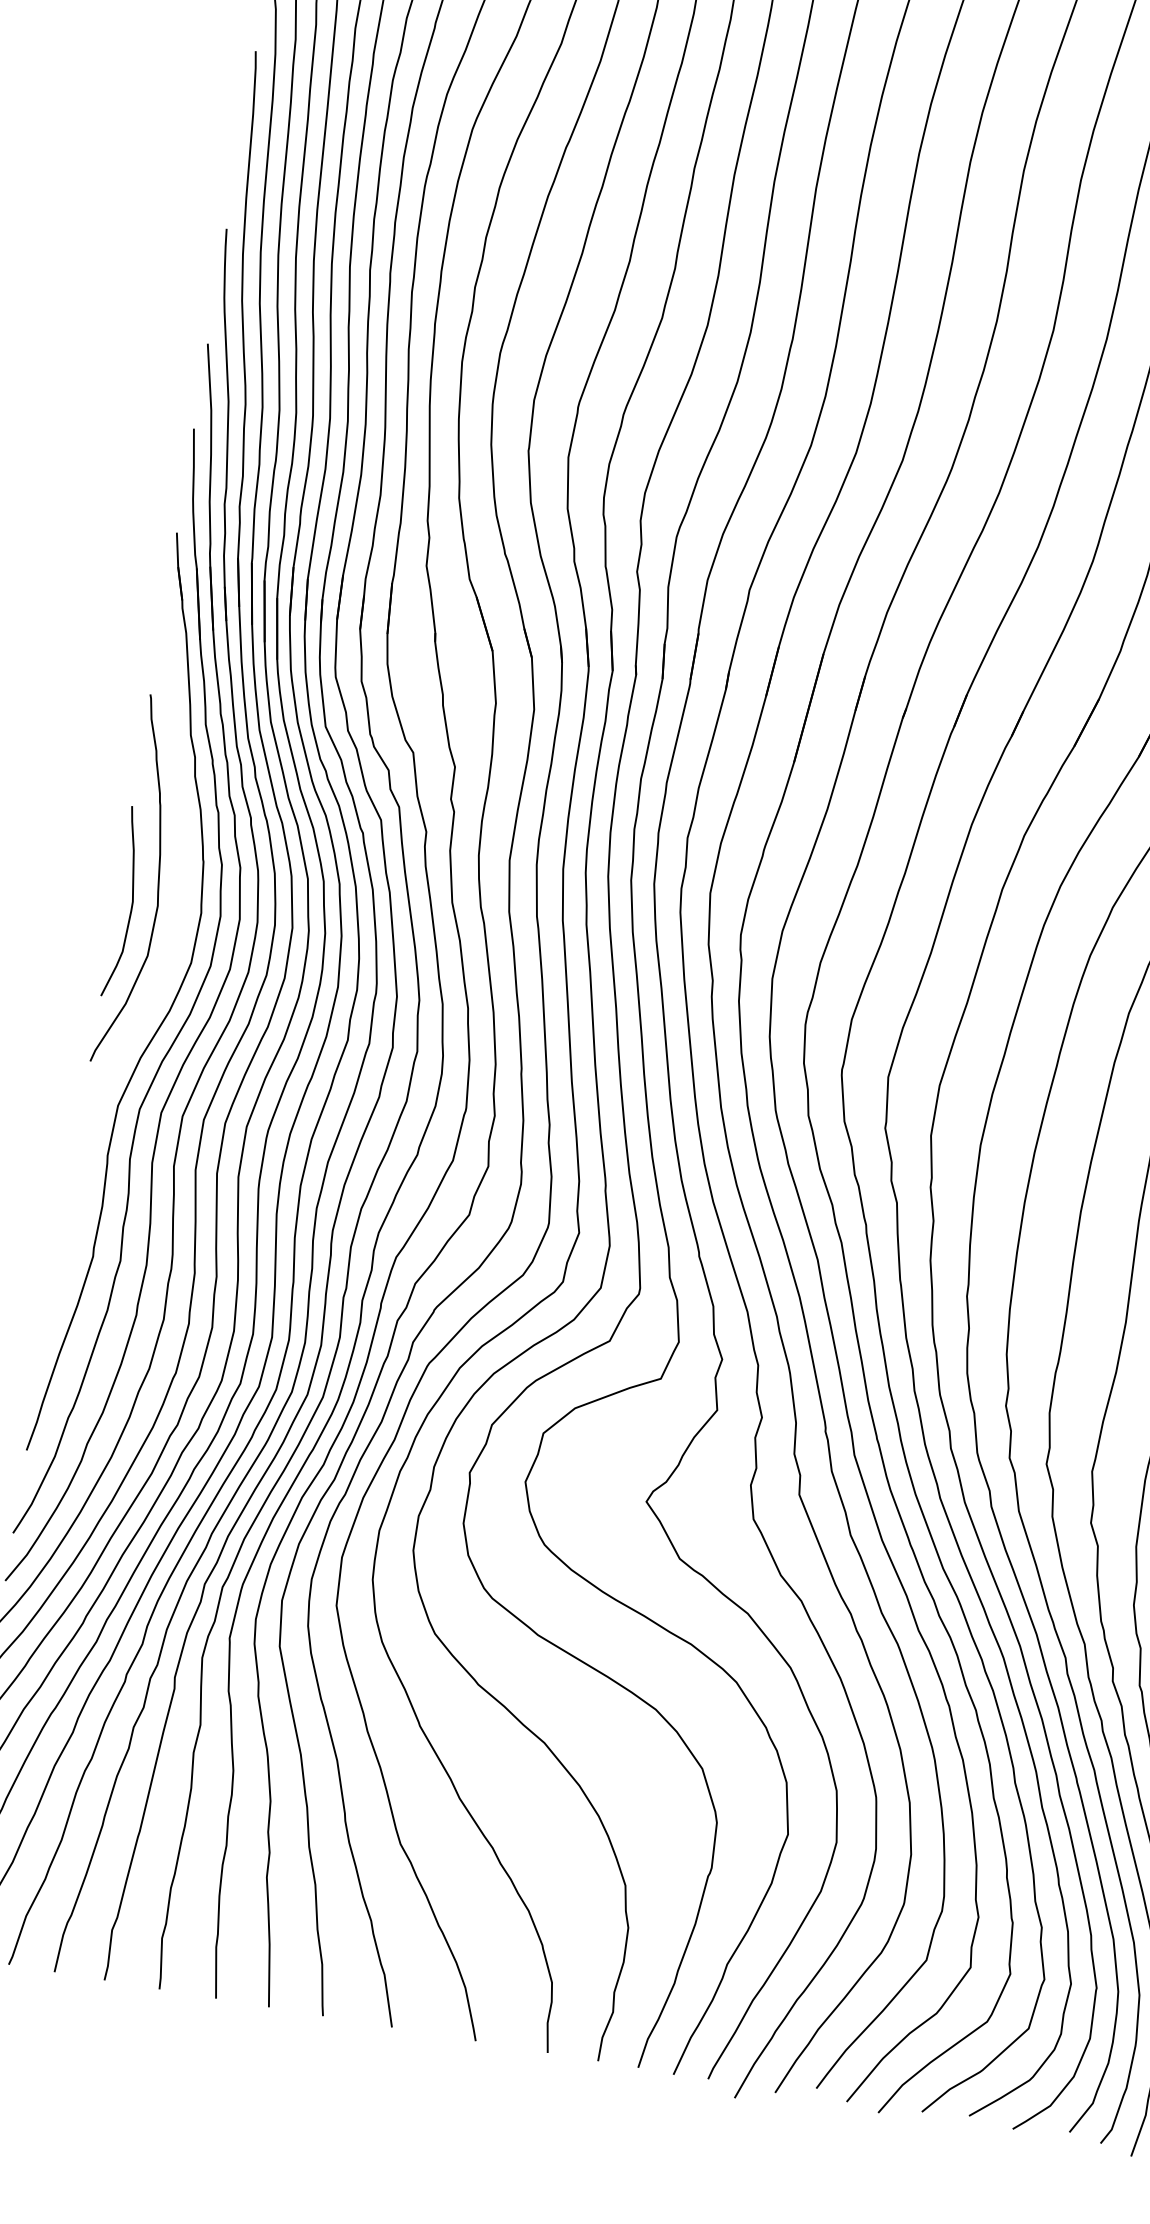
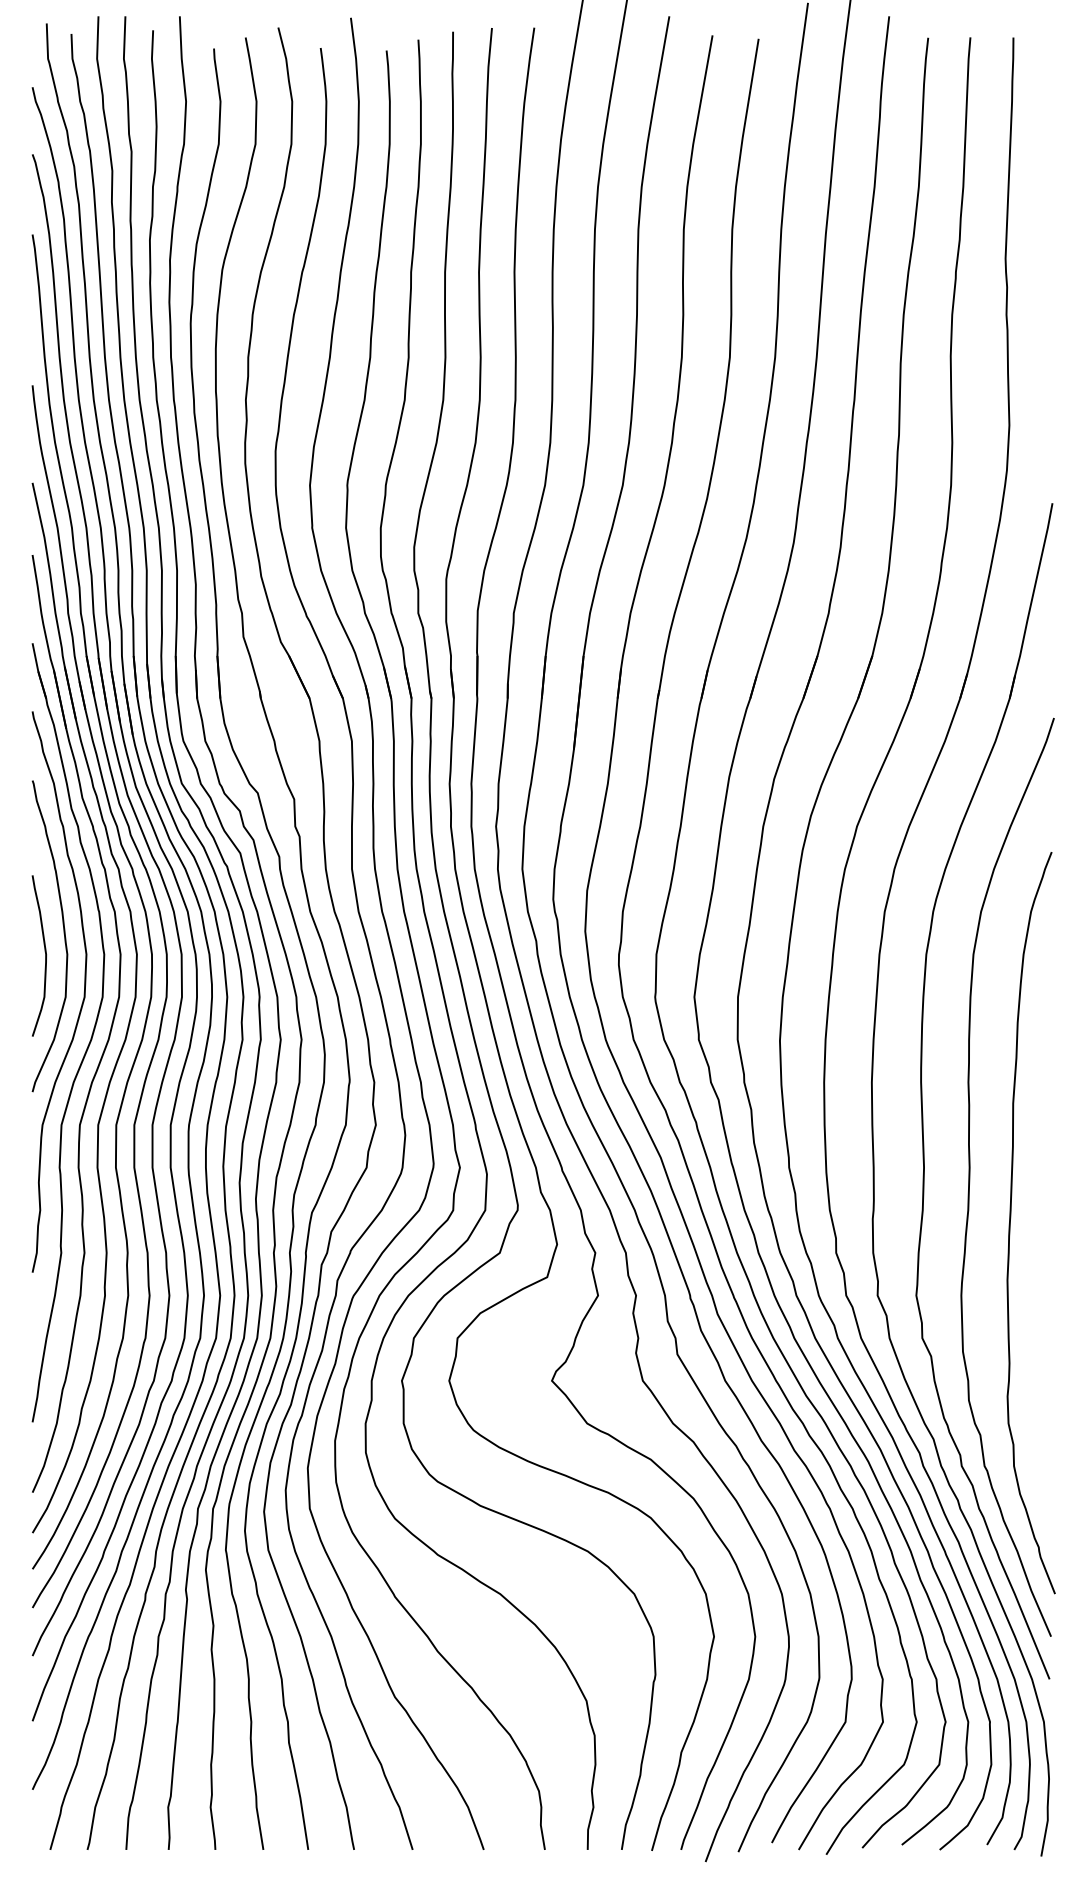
curve: (169, 955) -> (83, 993), added

